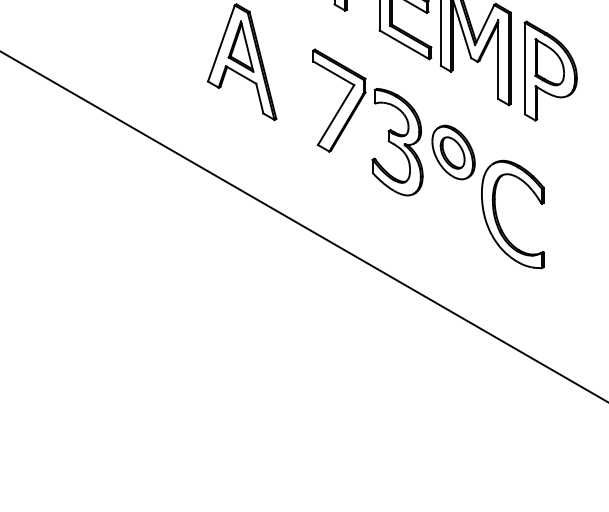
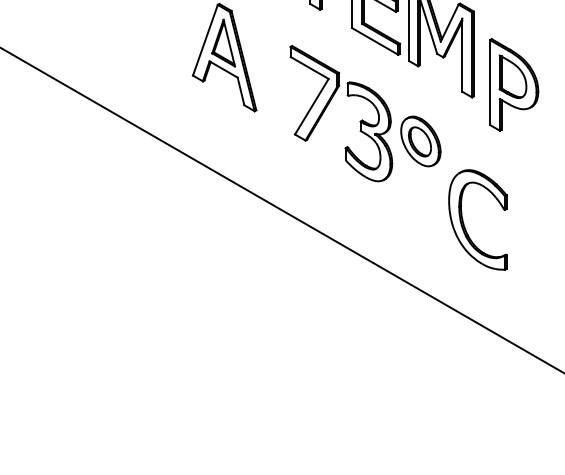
part: (551, 70) -> (514, 84), moved
part: (498, 218) -> (464, 223), moved

